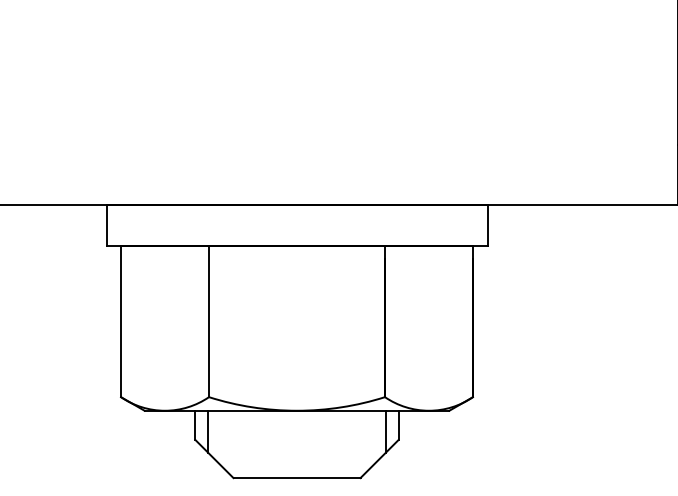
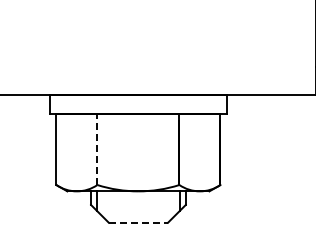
line: (209, 320) -> (97, 149), solid -> dashed
line: (297, 477) -> (138, 222), solid -> dashed

